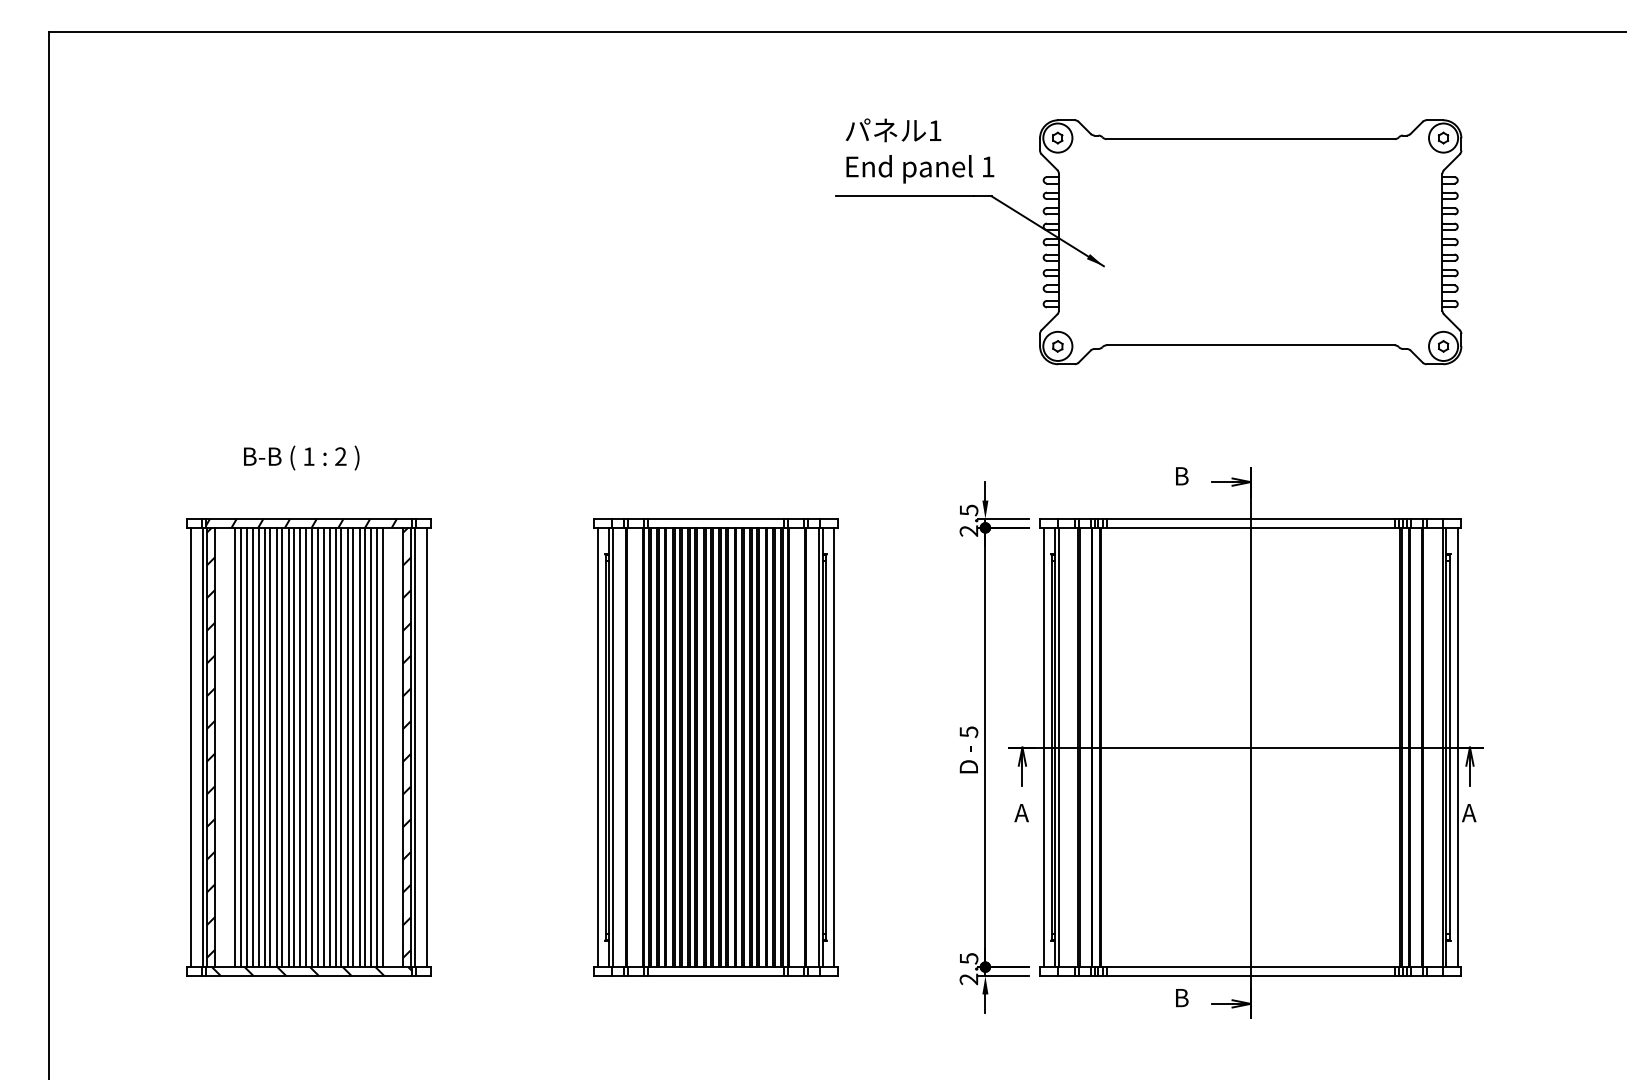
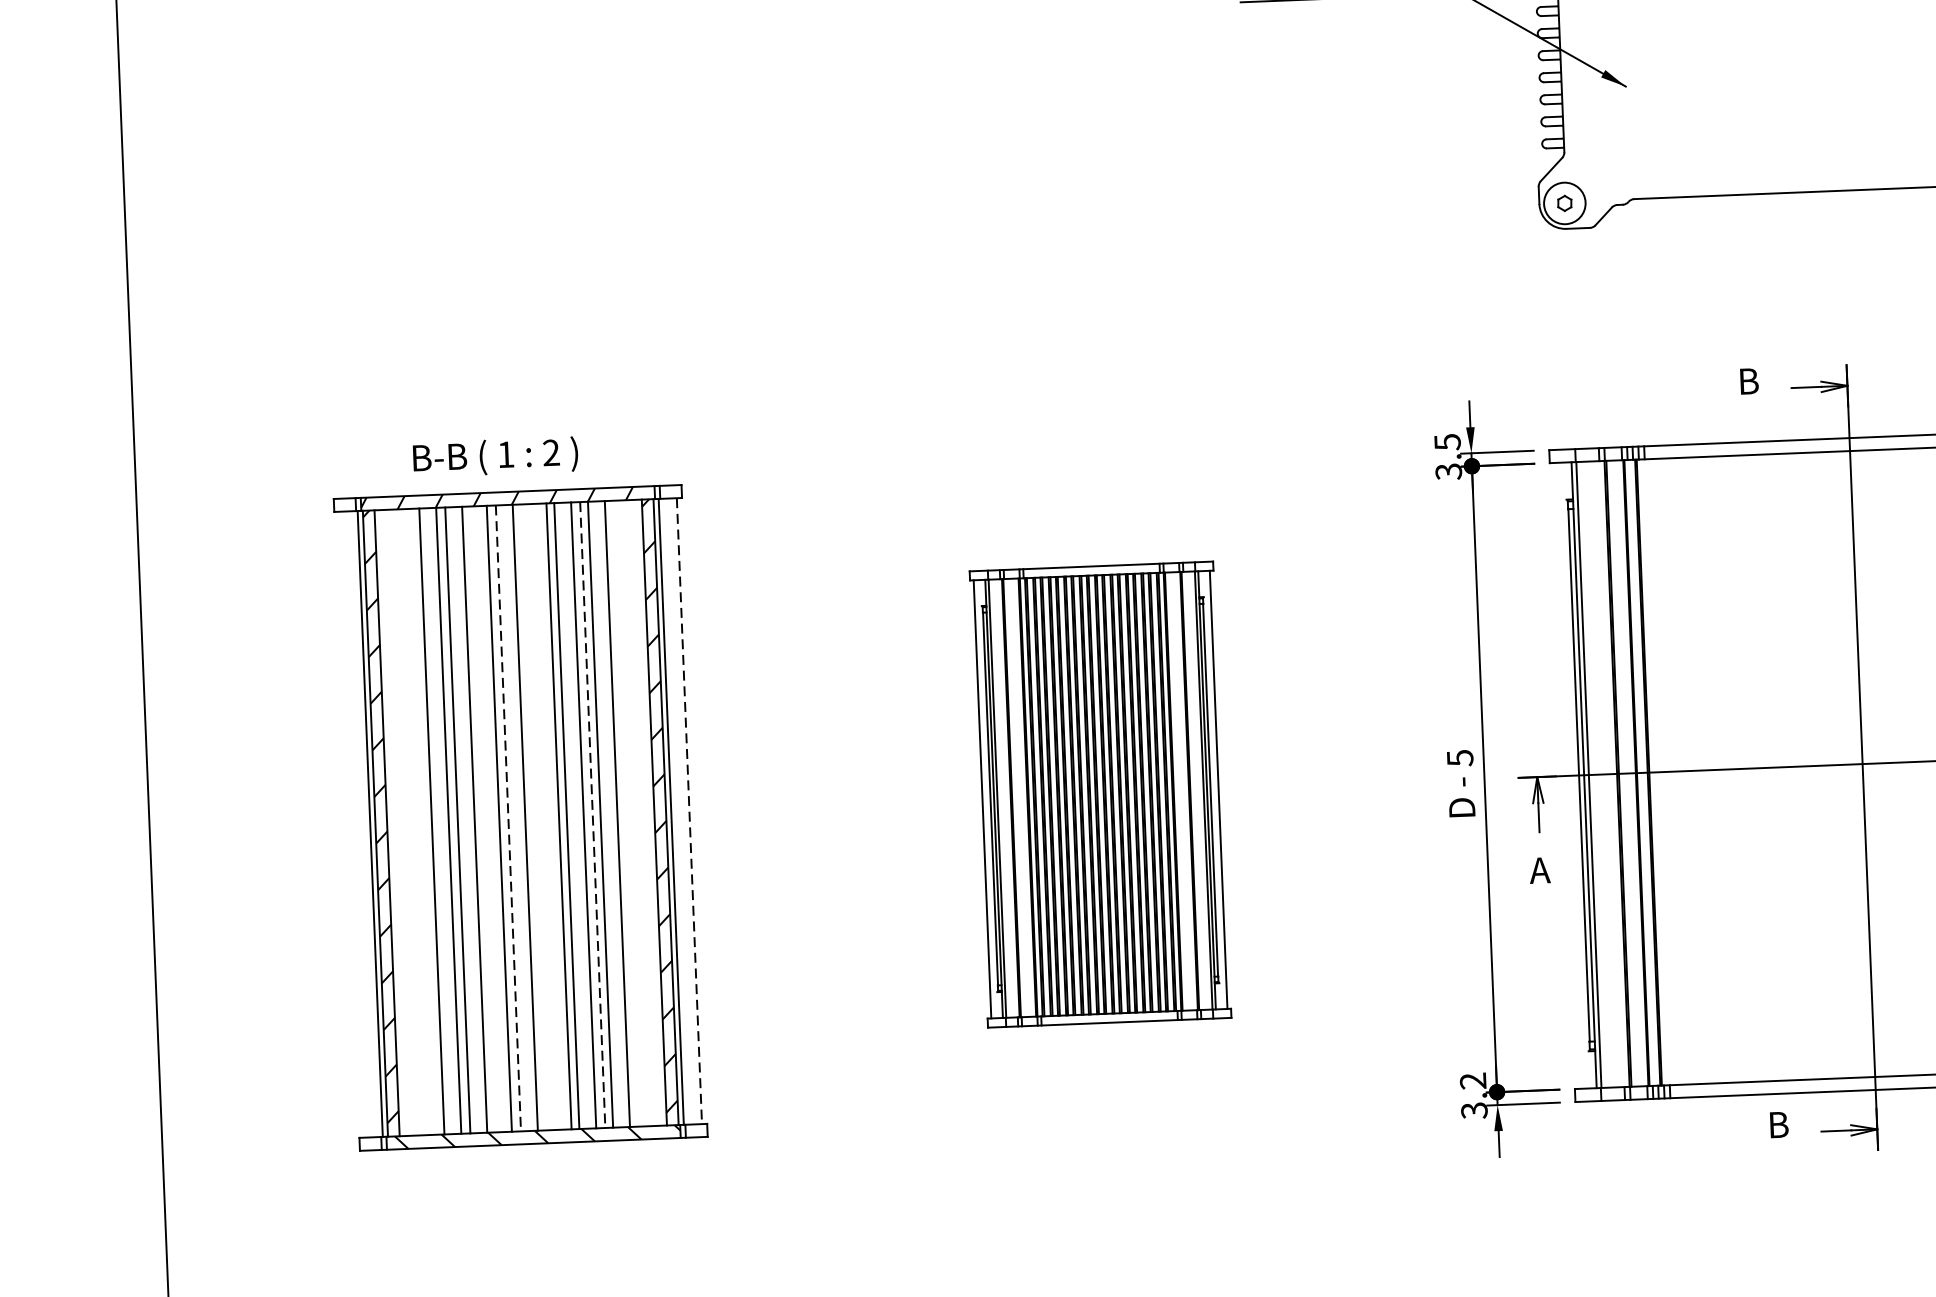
text: (301, 457) -> (495, 456), moved
text: (969, 530) -> (1449, 470), 2.5 -> 3.5
line: (190, 747) -> (351, 824), removed
line: (234, 747) -> (414, 822), removed
line: (241, 747) -> (424, 821), removed
line: (253, 747) -> (441, 821), removed
line: (270, 747) -> (465, 820), removed
line: (282, 747) -> (482, 819), removed
line: (288, 747) -> (491, 819), removed
line: (300, 747) -> (508, 818), solid -> dashed
line: (305, 747) -> (515, 818), removed
line: (317, 747) -> (532, 817), removed
line: (324, 747) -> (542, 817), removed
line: (329, 747) -> (549, 816), removed
line: (347, 747) -> (575, 815), removed
line: (359, 747) -> (592, 815), solid -> dashed
line: (371, 747) -> (609, 814), removed
line: (383, 747) -> (626, 813), removed
line: (427, 747) -> (689, 811), solid -> dashed
part: (715, 747) -> (1099, 794), size x0.7
line: (1043, 747) -> (1567, 775), removed
text: (968, 969) -> (1473, 1096), 2.5 -> 3.2

